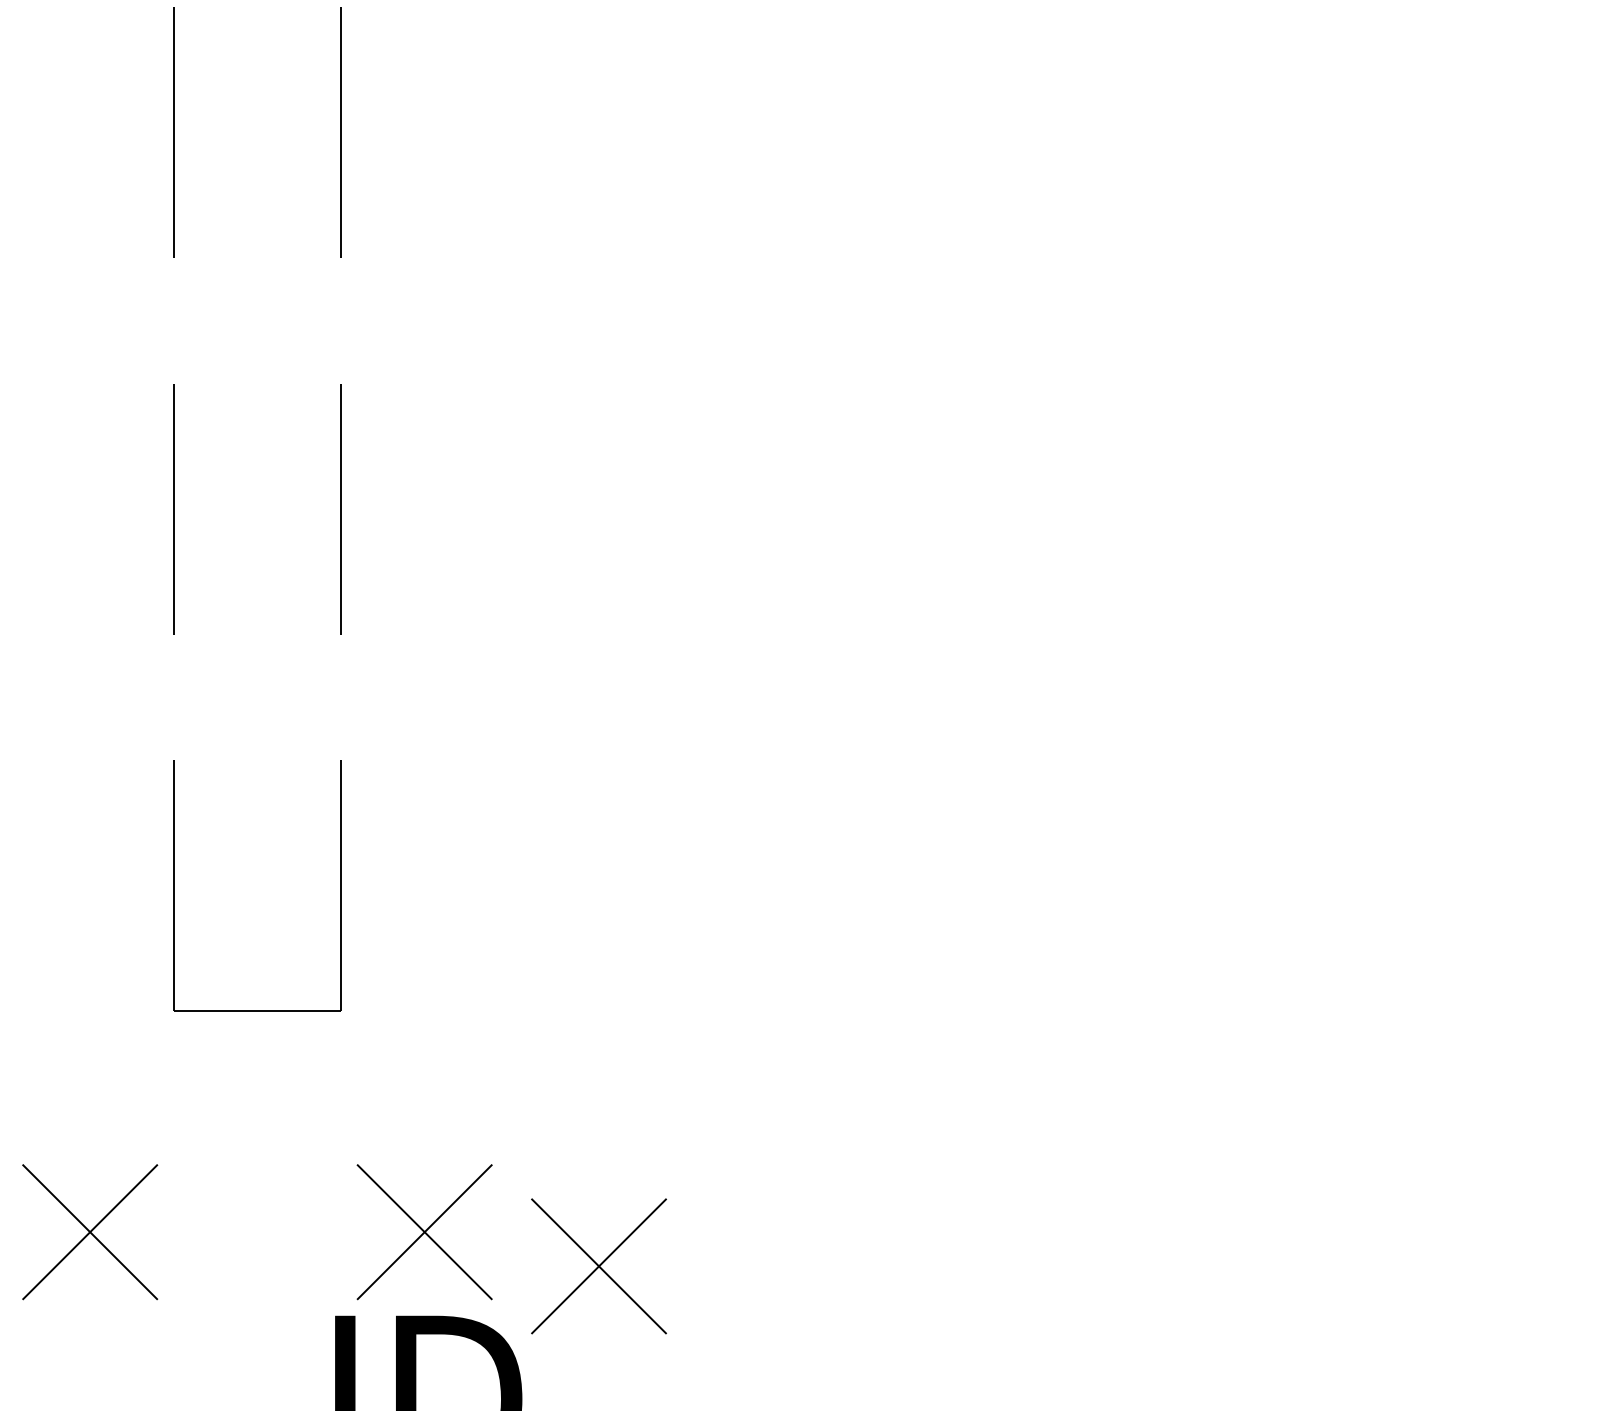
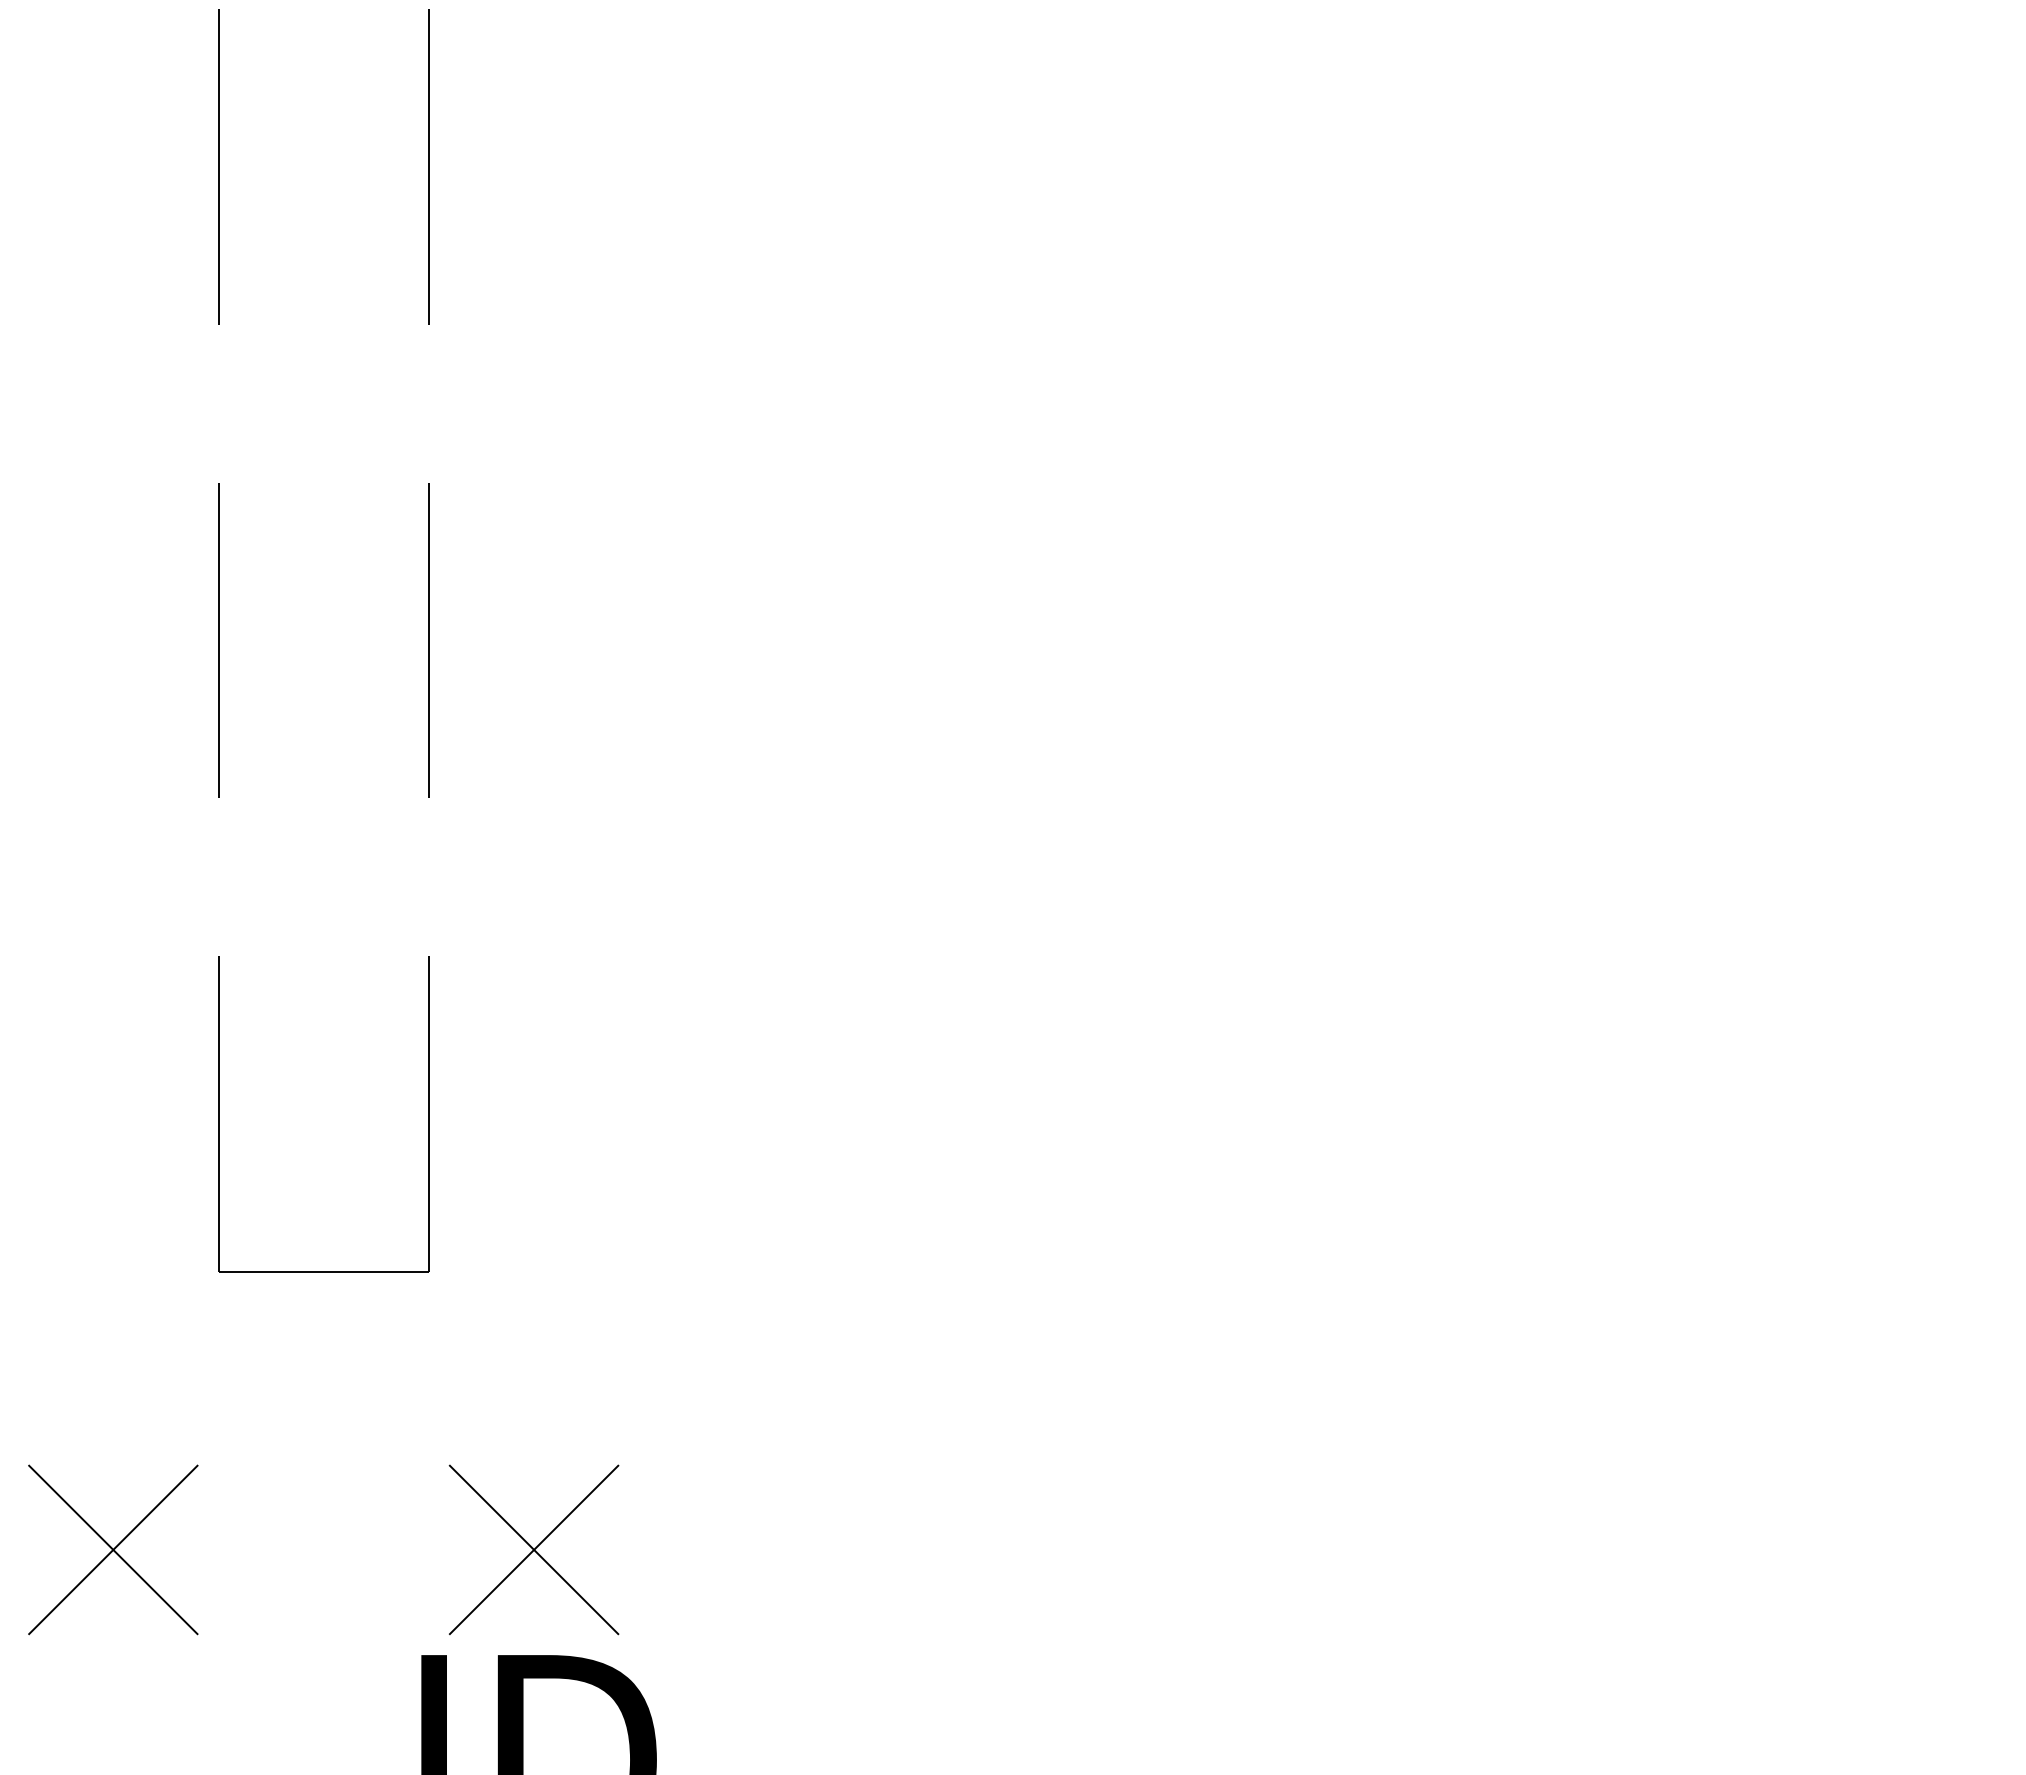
part: (599, 1266) -> (753, 1592), removed

